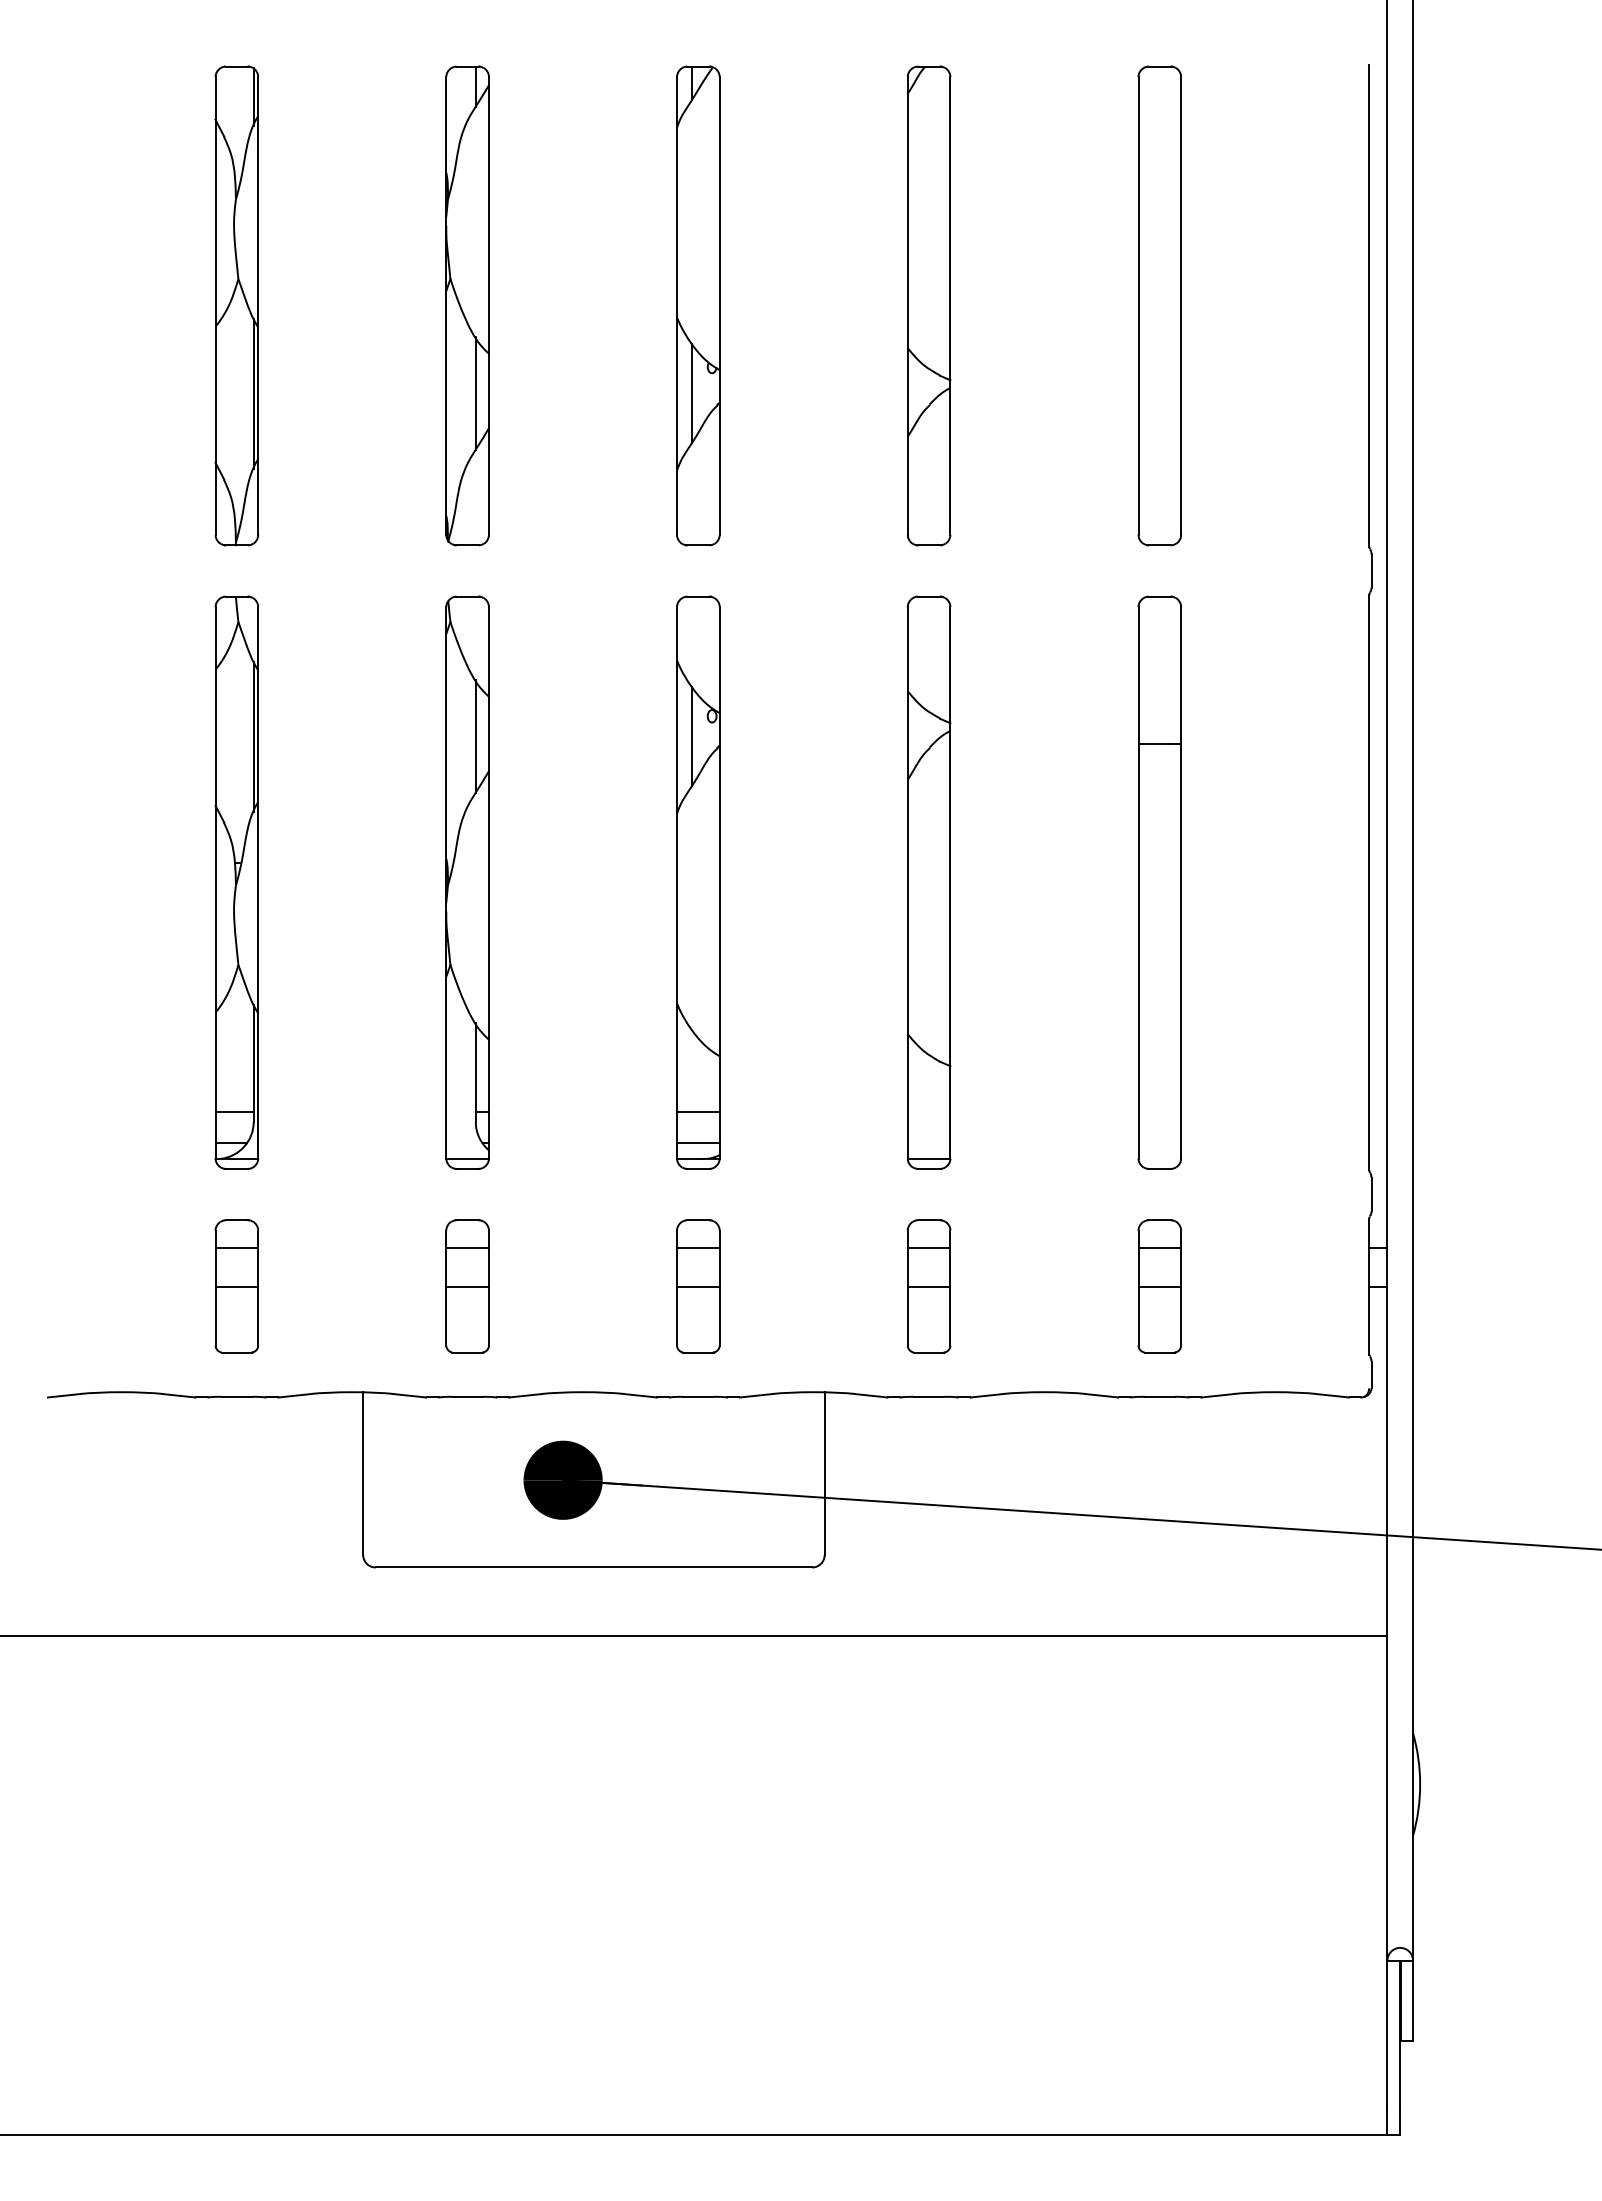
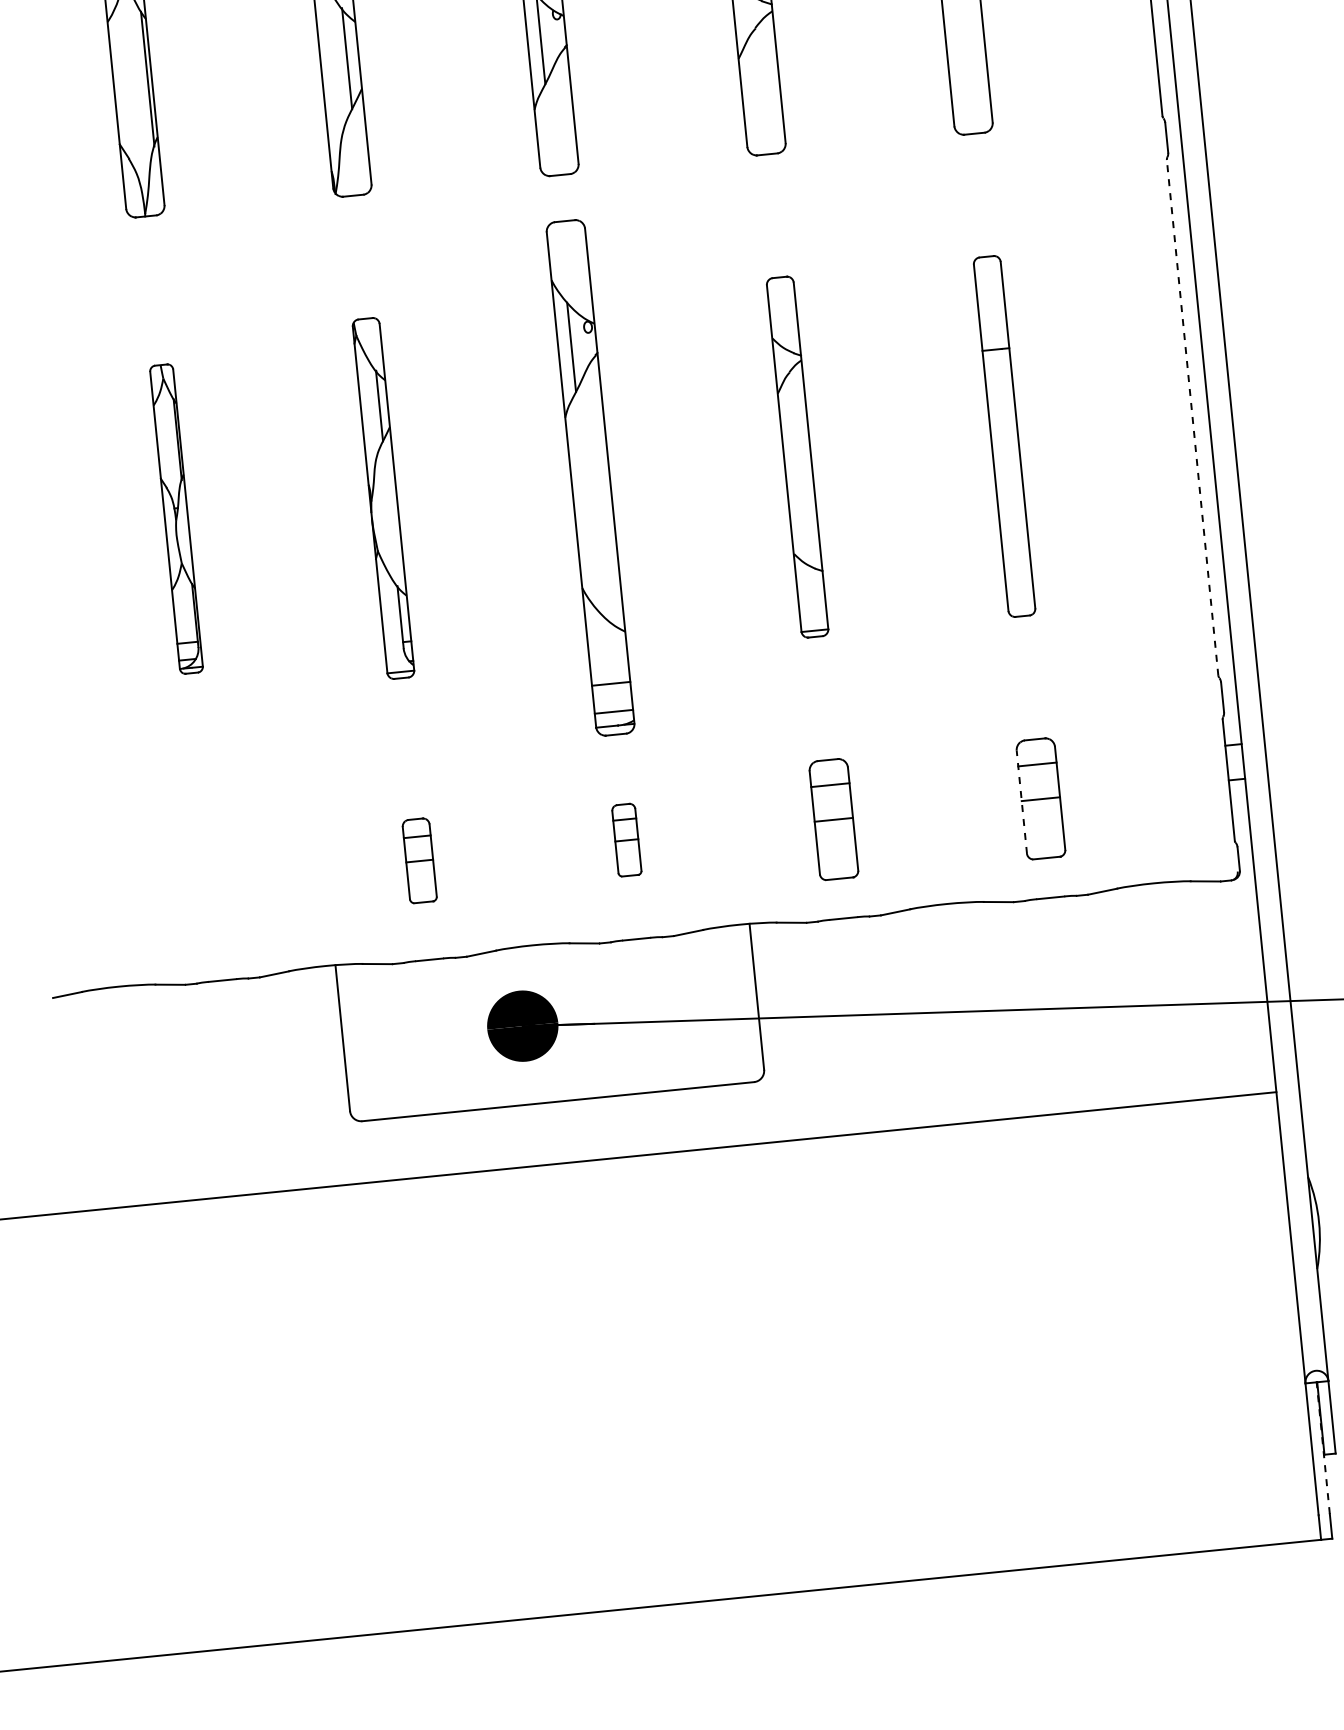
part: (236, 882) -> (176, 519), size x0.6
part: (467, 882) -> (383, 498), size x0.7
part: (928, 882) -> (797, 457), size x0.7
part: (1159, 882) -> (1004, 436), size x0.7
line: (1369, 882) -> (1192, 417), solid -> dashed
part: (236, 1286) -> (212, 881), removed
part: (467, 1286) -> (419, 860), size x0.7
part: (698, 1286) -> (626, 840), size x0.6
line: (1138, 1288) -> (1021, 802), solid -> dashed
line: (1399, 2033) -> (1322, 1447), solid -> dashed

